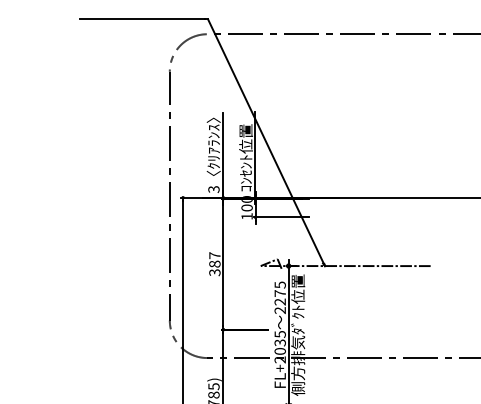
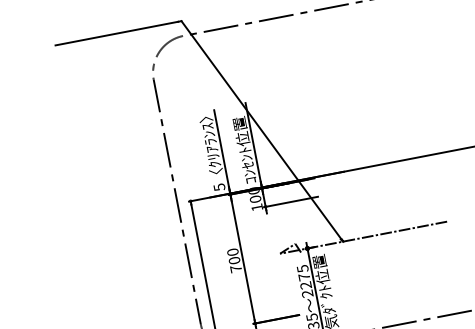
text: (213, 189) -> (219, 187), 3 -> 5
text: (214, 264) -> (234, 261), 387 -> 700

